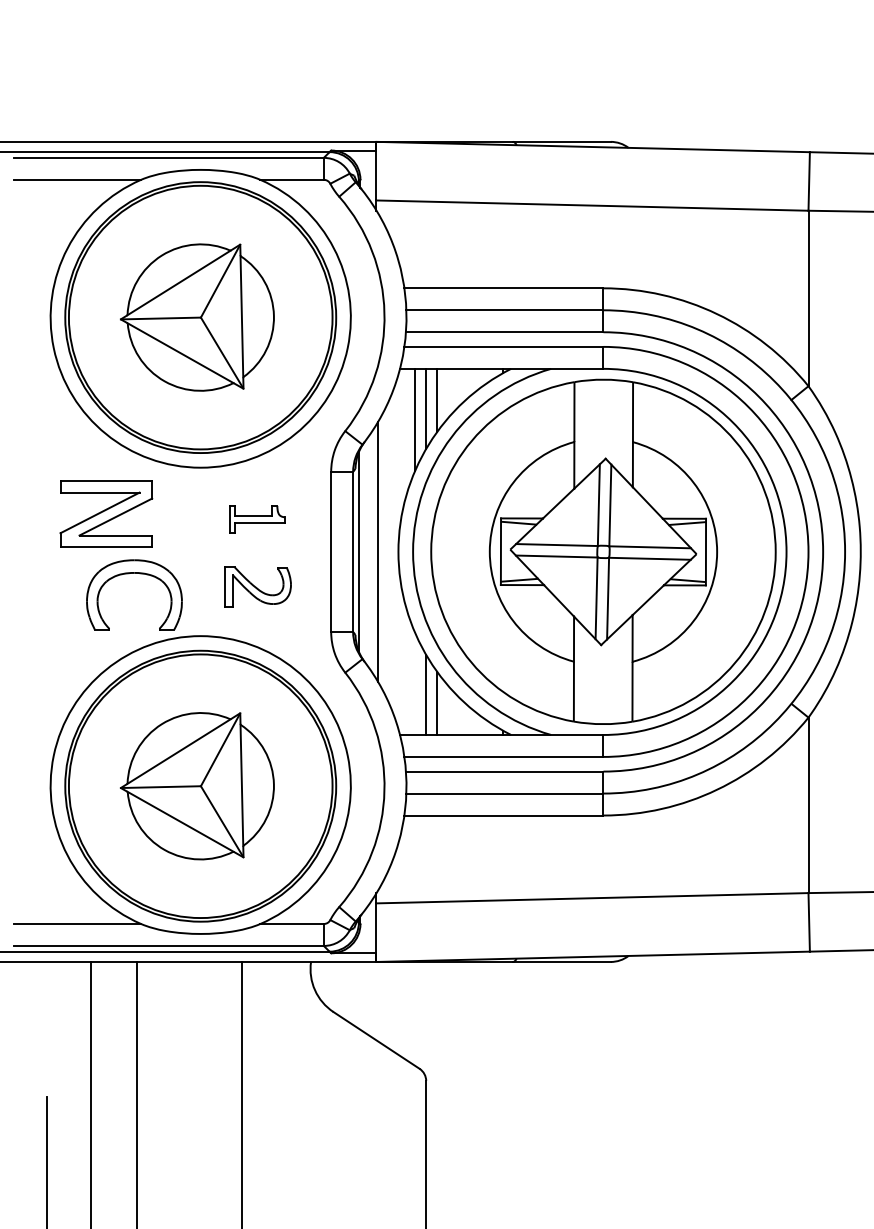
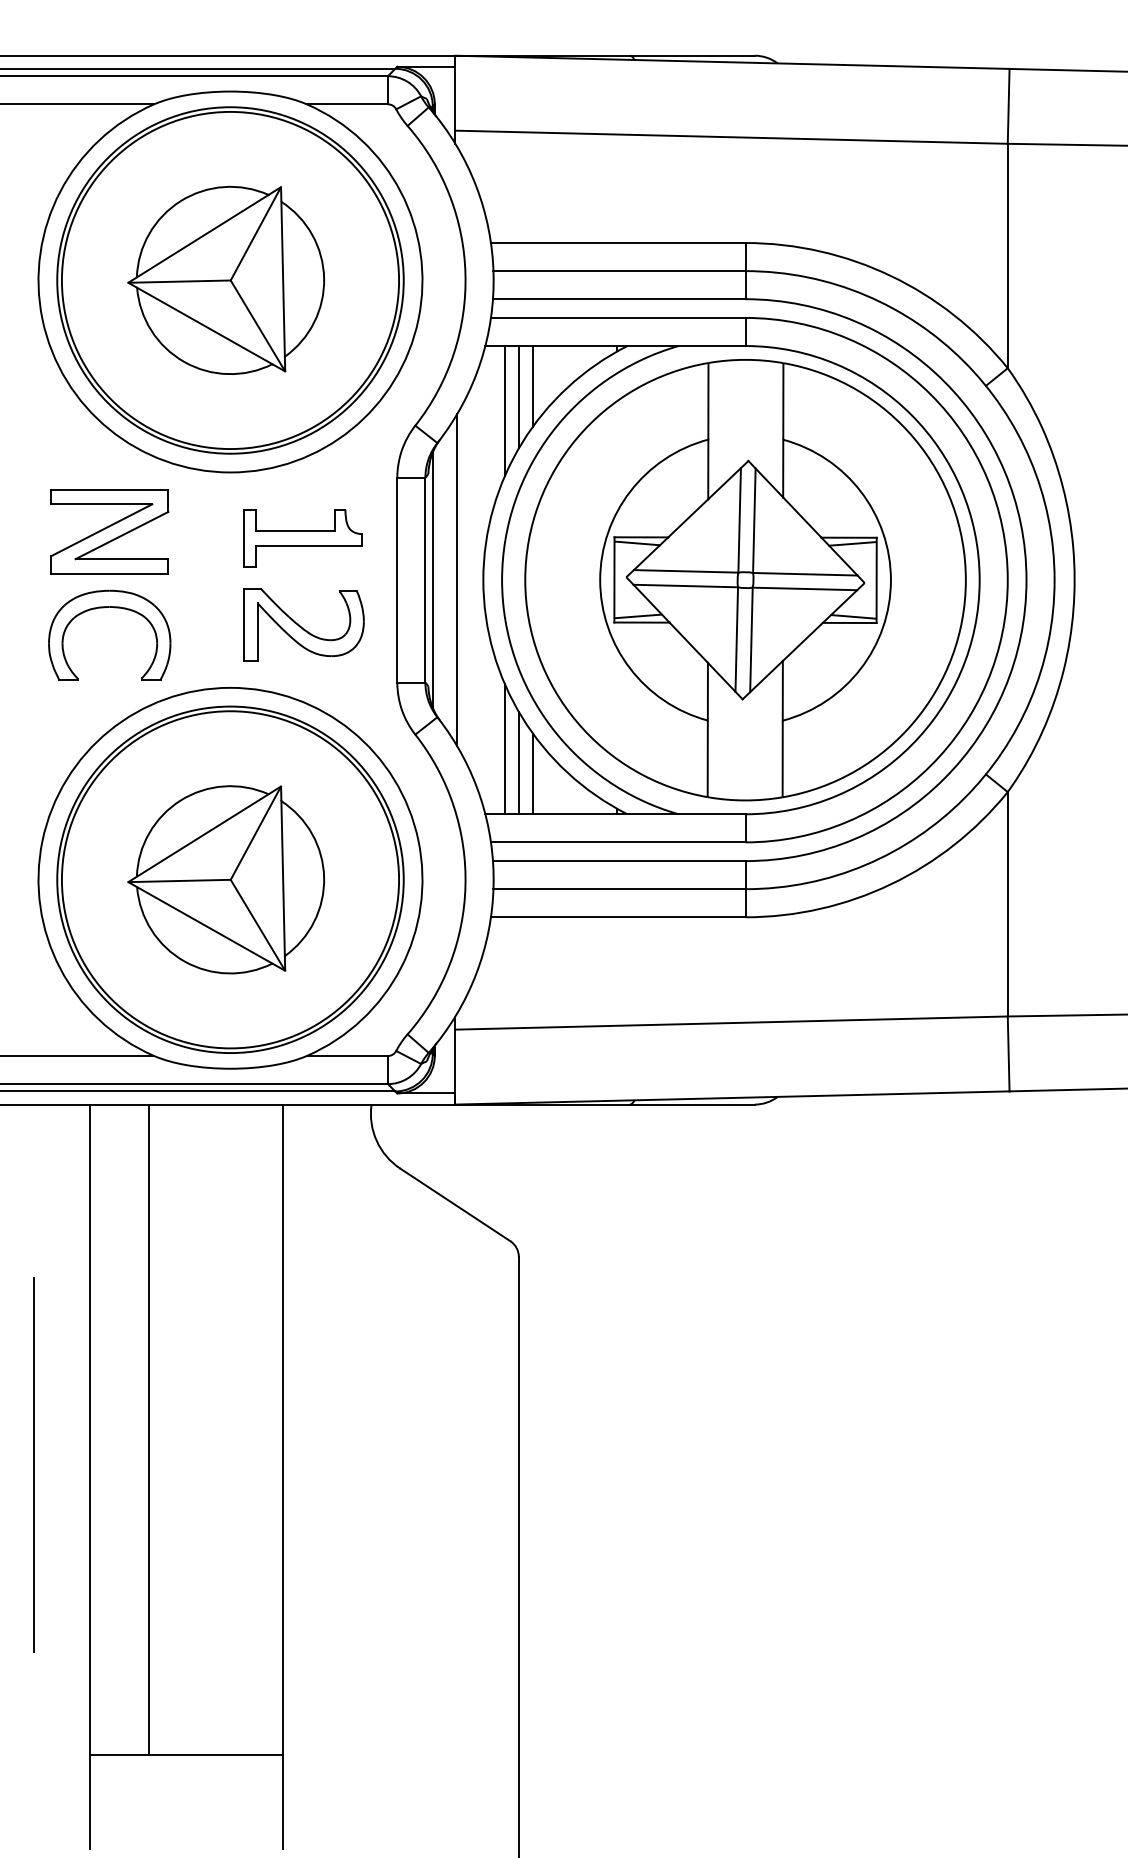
part: (257, 519) -> (302, 538), size x1.67
part: (130, 574) -> (104, 608), moved
part: (257, 586) -> (303, 624), size x1.43
line: (414, 684) -> (504, 749), added

